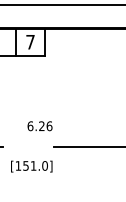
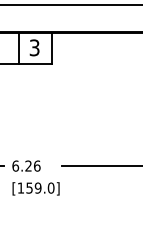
text: (30, 41) -> (34, 47), 7 -> 3
text: (40, 125) -> (26, 165), moved
text: (33, 165) -> (37, 187), [151.0] -> [159.0]

